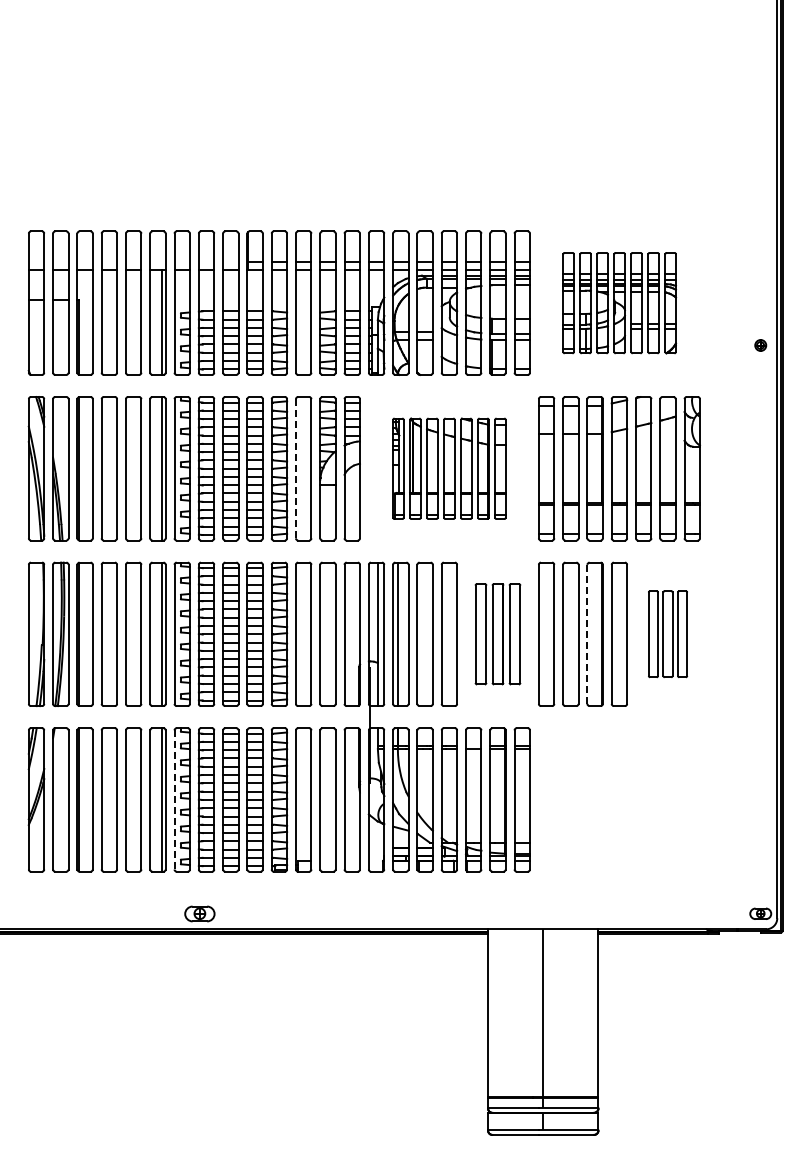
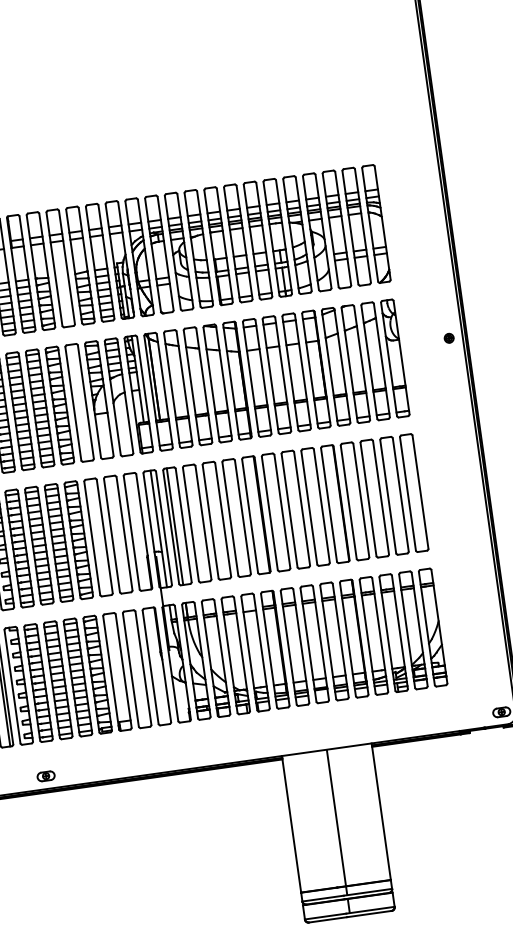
part: (619, 302) -> (317, 231), size x1.43
part: (760, 345) -> (448, 338), moved
line: (295, 468) -> (72, 403), dashed -> solid
part: (449, 468) -> (198, 386), size x1.43
part: (497, 633) -> (255, 514), size x1.43
part: (667, 633) -> (393, 495), size x1.67
line: (587, 634) -> (329, 505), dashed -> solid
line: (174, 799) -> (12, 686), dashed -> solid
part: (619, 799) -> (373, 635), added
part: (199, 913) -> (45, 776), size x0.71

